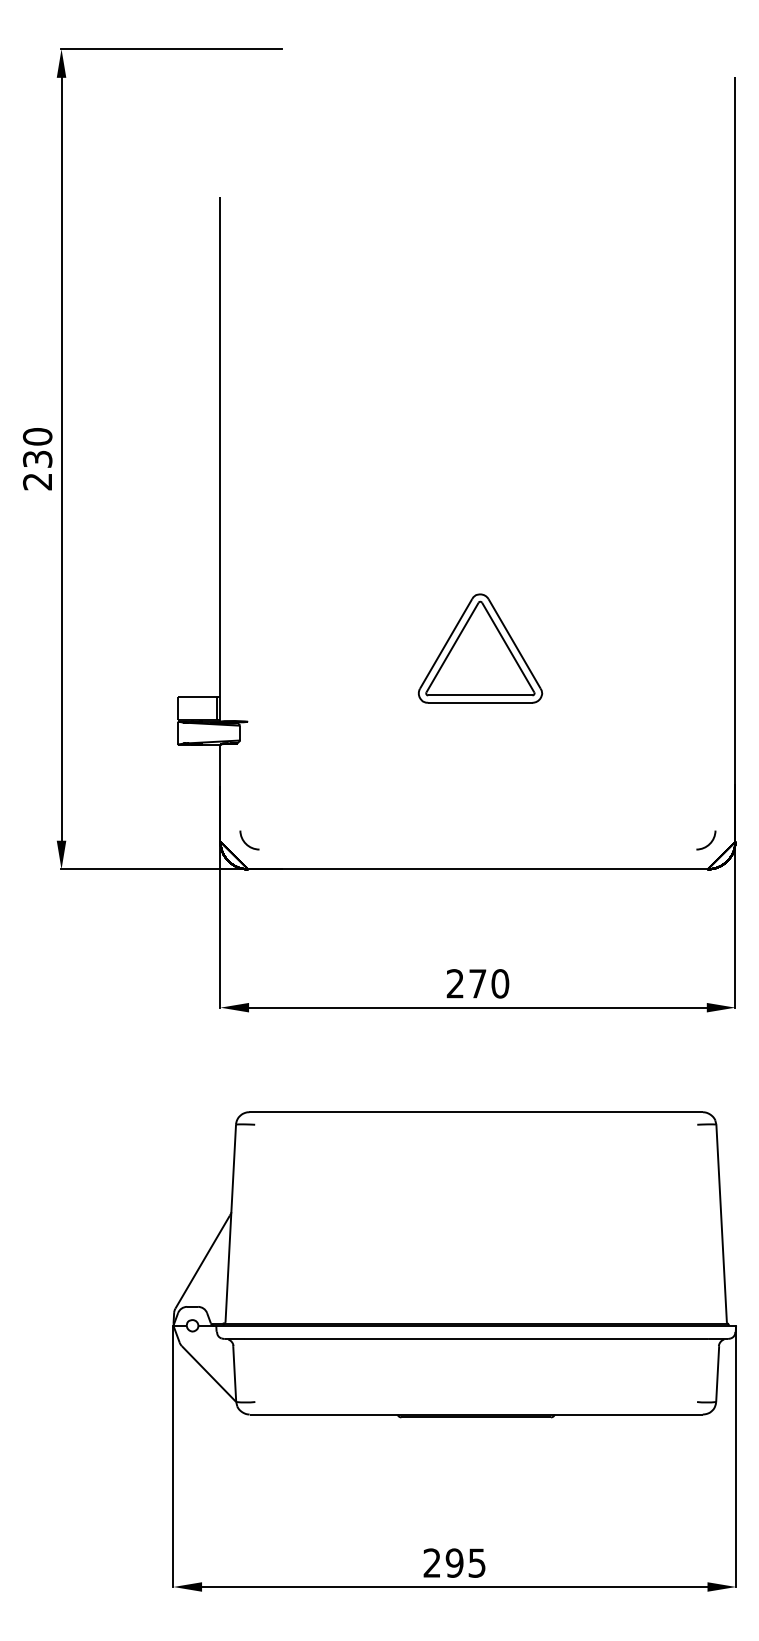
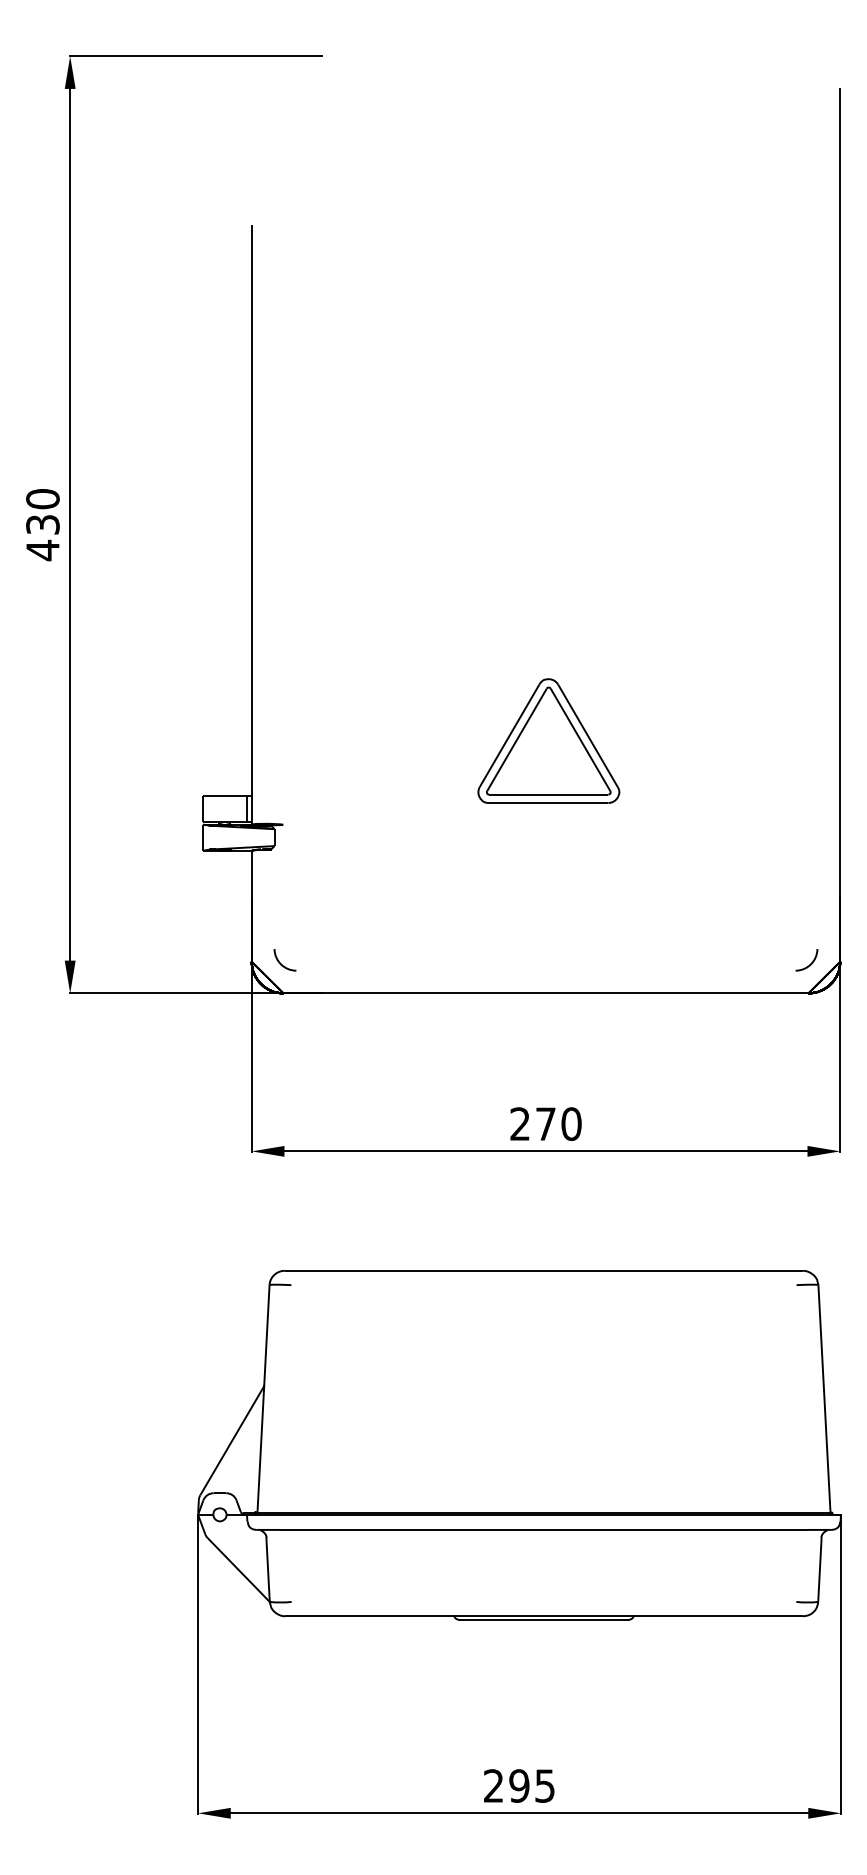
text: (37, 481) -> (42, 550), 230 -> 430

